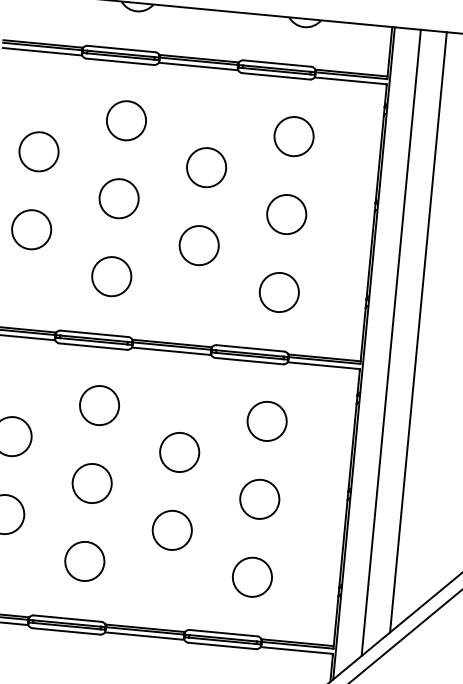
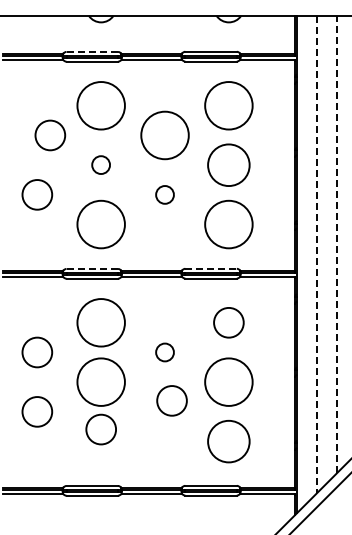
line: (121, 48) -> (92, 51), solid -> dashed
circle: (126, 120) -> (101, 105), size x1.6
circle: (293, 136) -> (228, 105), size x1.6
circle: (39, 151) -> (50, 135), moved
circle: (205, 167) -> (164, 135), size x1.6
circle: (118, 197) -> (100, 164), size x0.6
circle: (286, 213) -> (228, 164), size x1.4
circle: (198, 245) -> (164, 194), size x0.6
circle: (112, 276) -> (101, 224), size x1.6
circle: (278, 292) -> (228, 224), size x1.6
line: (418, 332) -> (336, 244), solid -> dashed
line: (94, 333) -> (92, 268), solid -> dashed
line: (391, 342) -> (317, 254), solid -> dashed
line: (251, 348) -> (211, 268), solid -> dashed
circle: (100, 405) -> (101, 322), size x1.6
circle: (178, 452) -> (164, 352), size x0.6
circle: (92, 483) -> (101, 382), size x1.6
circle: (259, 499) -> (228, 382), size x1.6
circle: (171, 529) -> (171, 400), moved
circle: (83, 561) -> (100, 429), moved
circle: (251, 577) -> (228, 441), size x1.4

